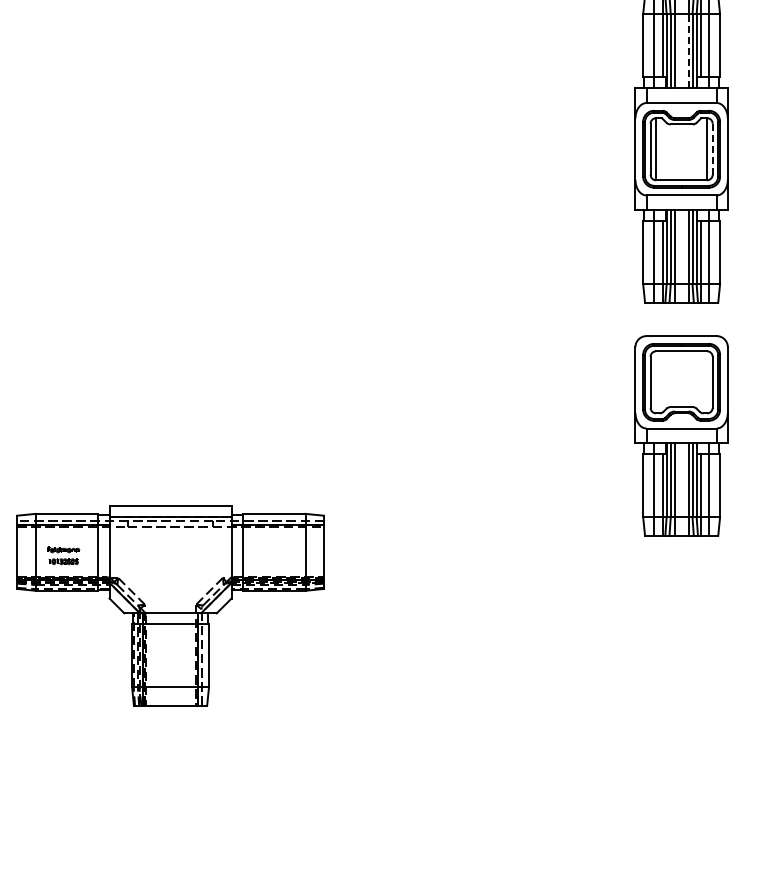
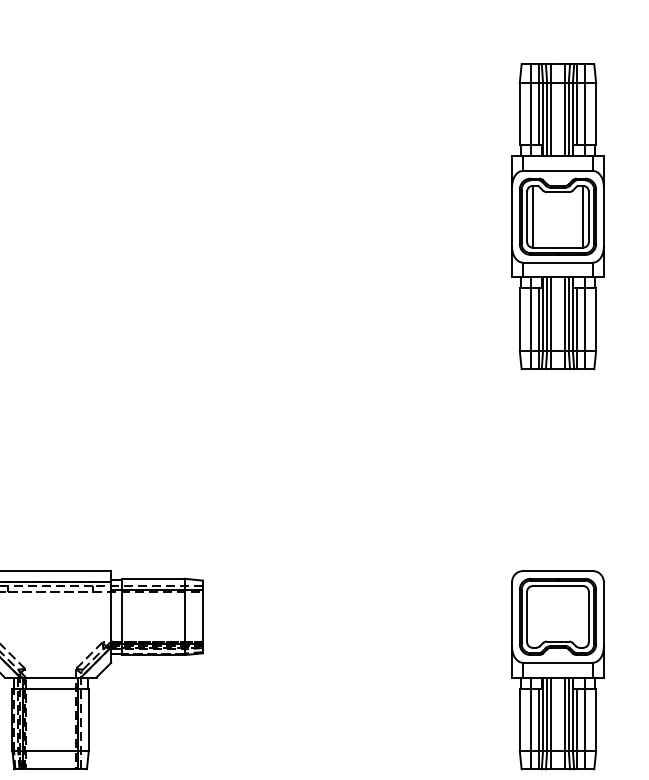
line: (688, 51) -> (564, 119), dashed -> solid
line: (712, 149) -> (588, 217), dashed -> solid
part: (681, 435) -> (557, 669), moved

